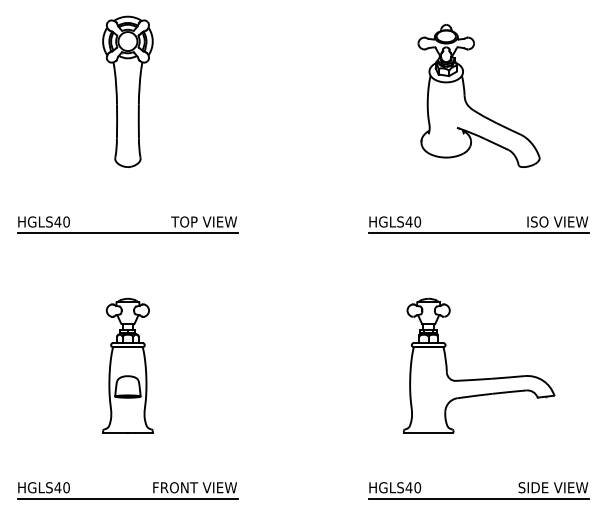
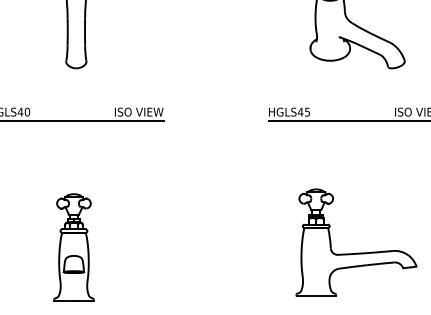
text: (184, 221) -> (121, 111), TOP VIEW -> ISO VIEW
text: (417, 221) -> (307, 111), HGLS40 -> HGLS45
part: (127, 365) -> (73, 247), moved
part: (478, 378) -> (356, 252), moved

